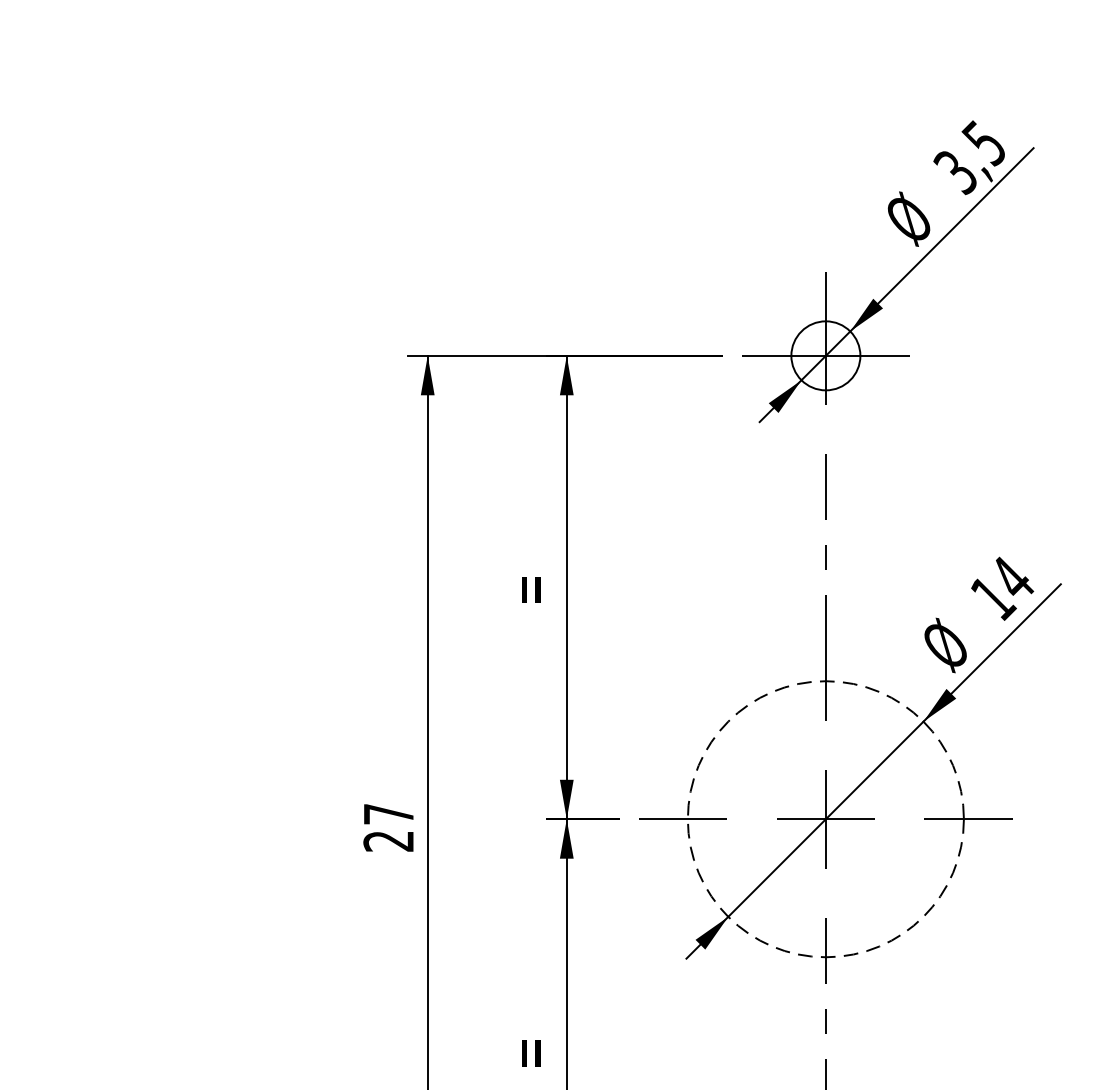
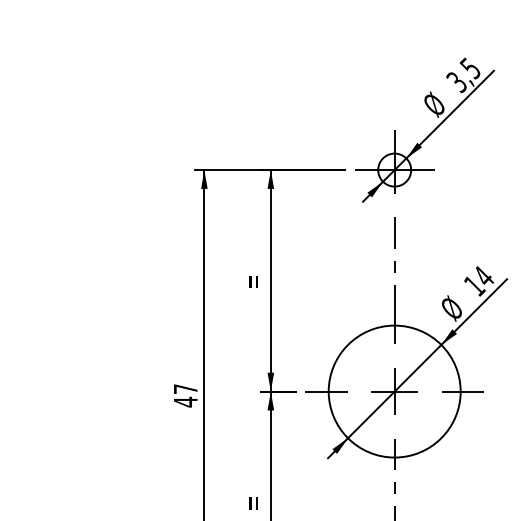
circle: (825, 819) -> (394, 391), dashed -> solid
text: (388, 839) -> (185, 401), 27 -> 47

